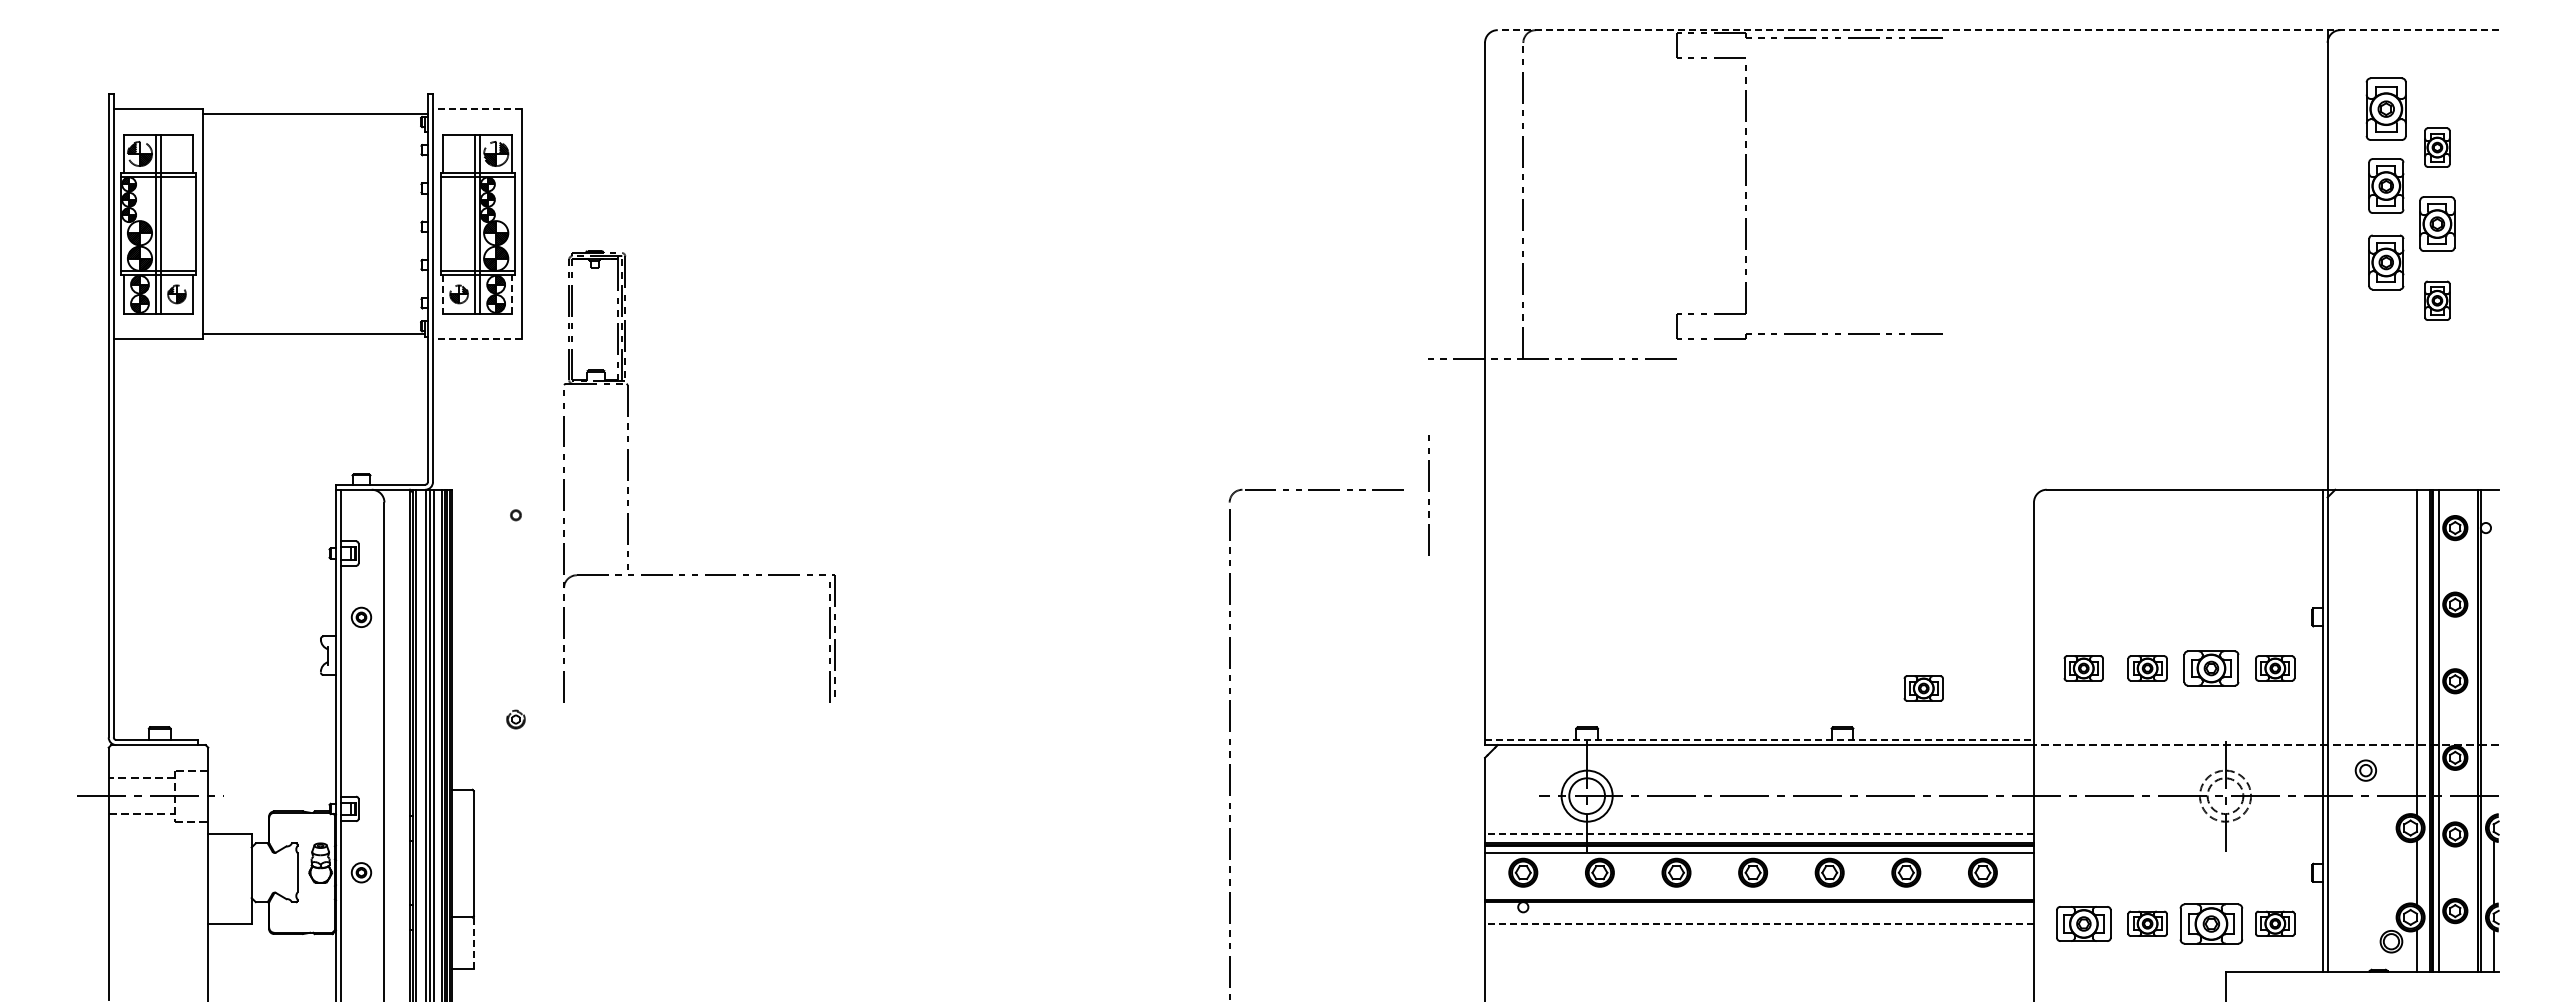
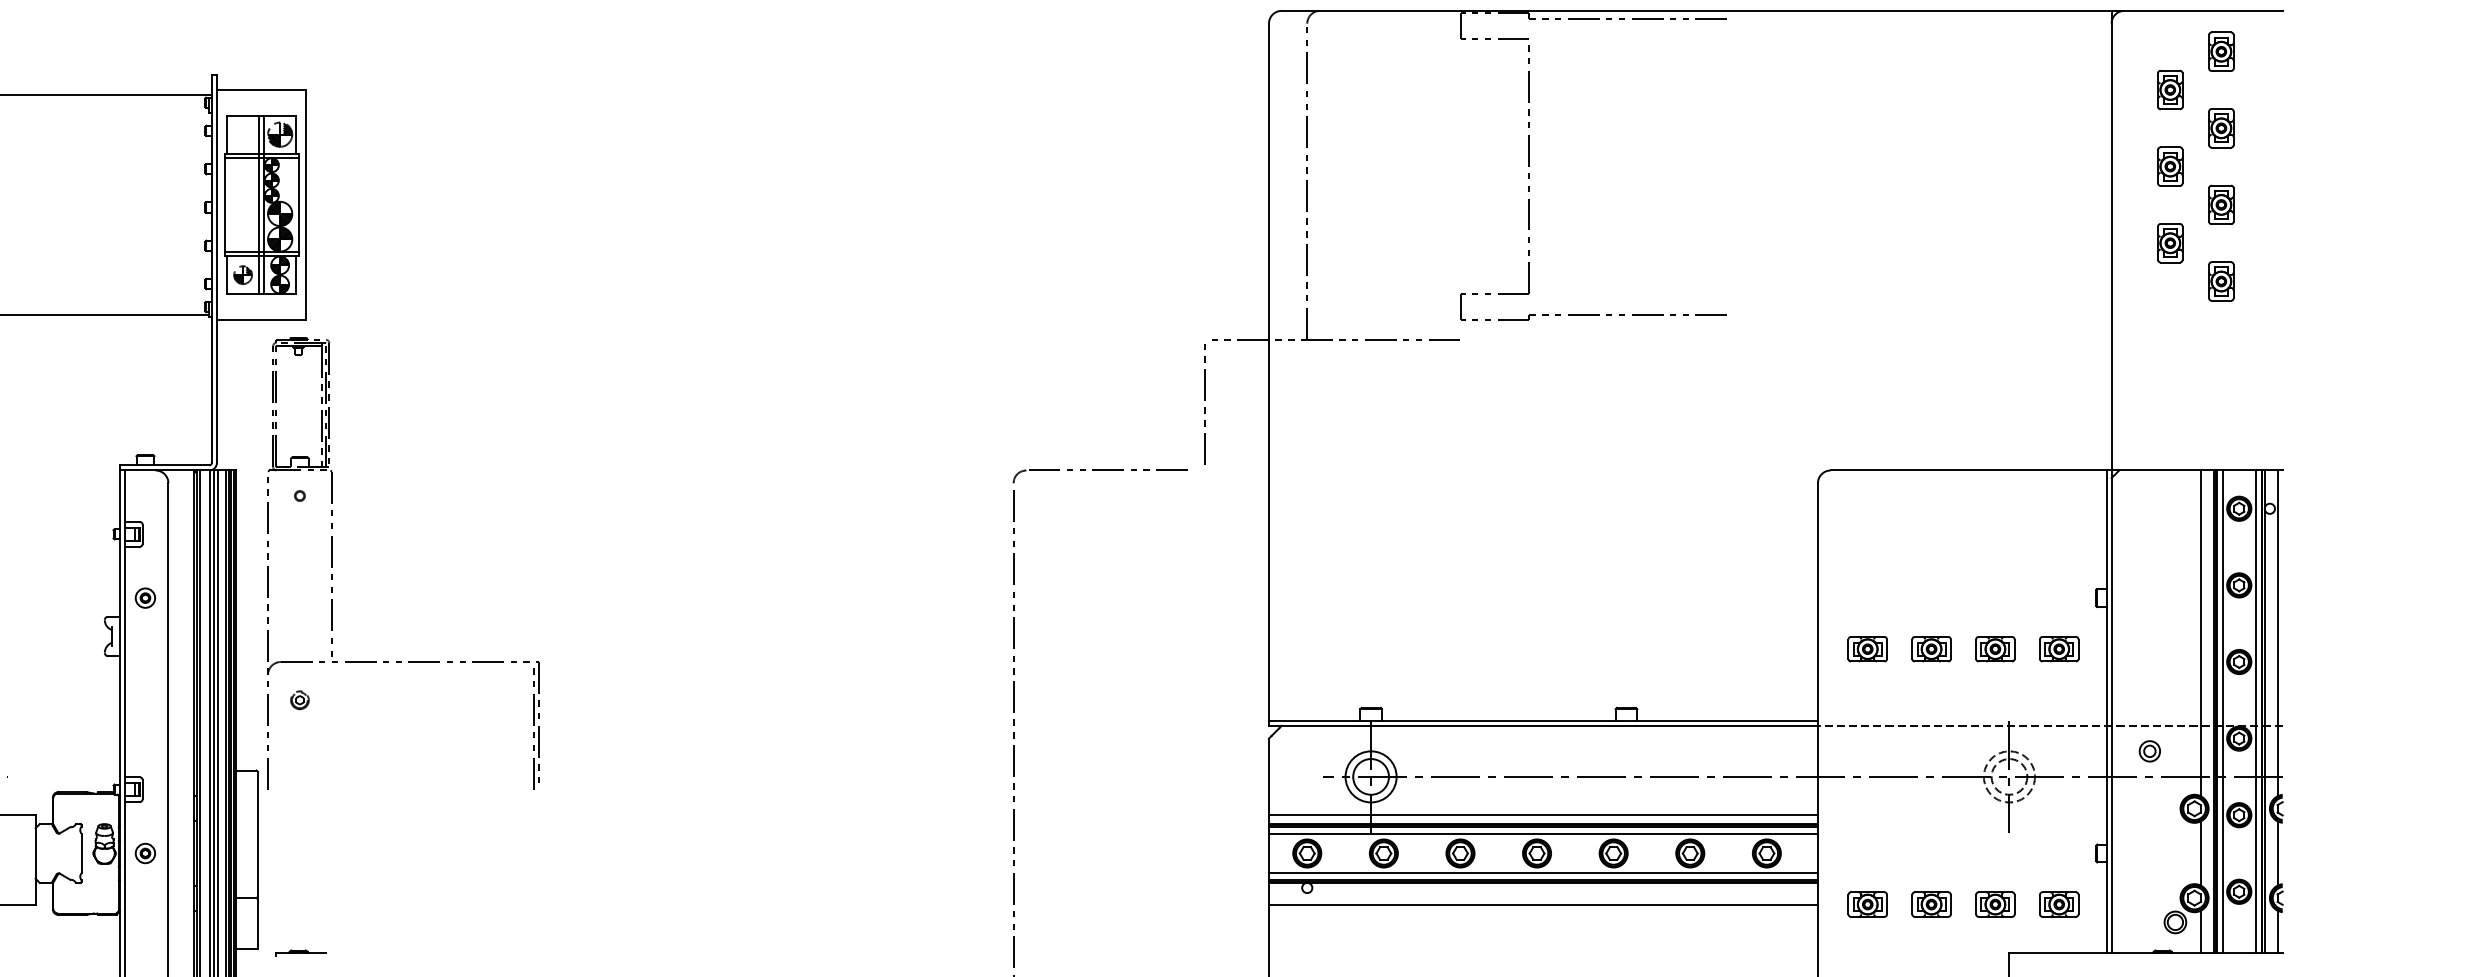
line: (1997, 30) -> (1781, 11), dashed -> solid
part: (2437, 70) -> (2221, 51), added
line: (477, 109) -> (261, 90), dashed -> solid
part: (2386, 109) -> (2170, 90), size x0.62
part: (2386, 185) -> (2170, 166), size x0.71
part: (2437, 224) -> (2221, 205), size x0.71
part: (2386, 262) -> (2170, 243), size x0.71
line: (512, 293) -> (296, 274), dashed -> solid
line: (443, 294) -> (227, 275), dashed -> solid
line: (477, 339) -> (261, 320), dashed -> solid
part: (628, 476) -> (332, 563), moved
line: (1428, 491) -> (1204, 400), moved
line: (2493, 652) -> (2277, 633), added
part: (2211, 668) -> (1995, 649), size x0.71
part: (1923, 688) -> (1707, 669), removed
line: (2471, 730) -> (2255, 711), added
line: (1760, 740) -> (1544, 721), dashed -> solid
line: (1759, 834) -> (1543, 815), dashed -> solid
line: (1759, 892) -> (1543, 873), added
line: (1759, 923) -> (1543, 904), dashed -> solid
part: (2083, 923) -> (1867, 904), size x0.71
part: (2211, 923) -> (1995, 904), size x0.62
line: (473, 943) -> (257, 924), dashed -> solid
part: (516, 971) -> (300, 952), added

